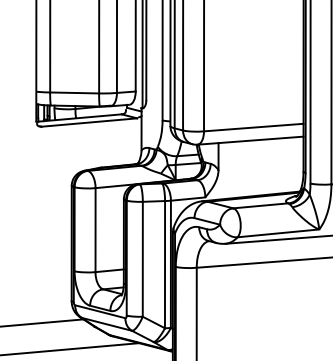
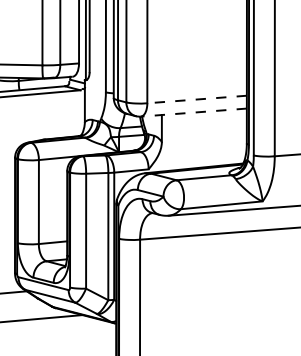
line: (253, 127) -> (196, 99), solid -> dashed
line: (250, 140) -> (193, 112), solid -> dashed

